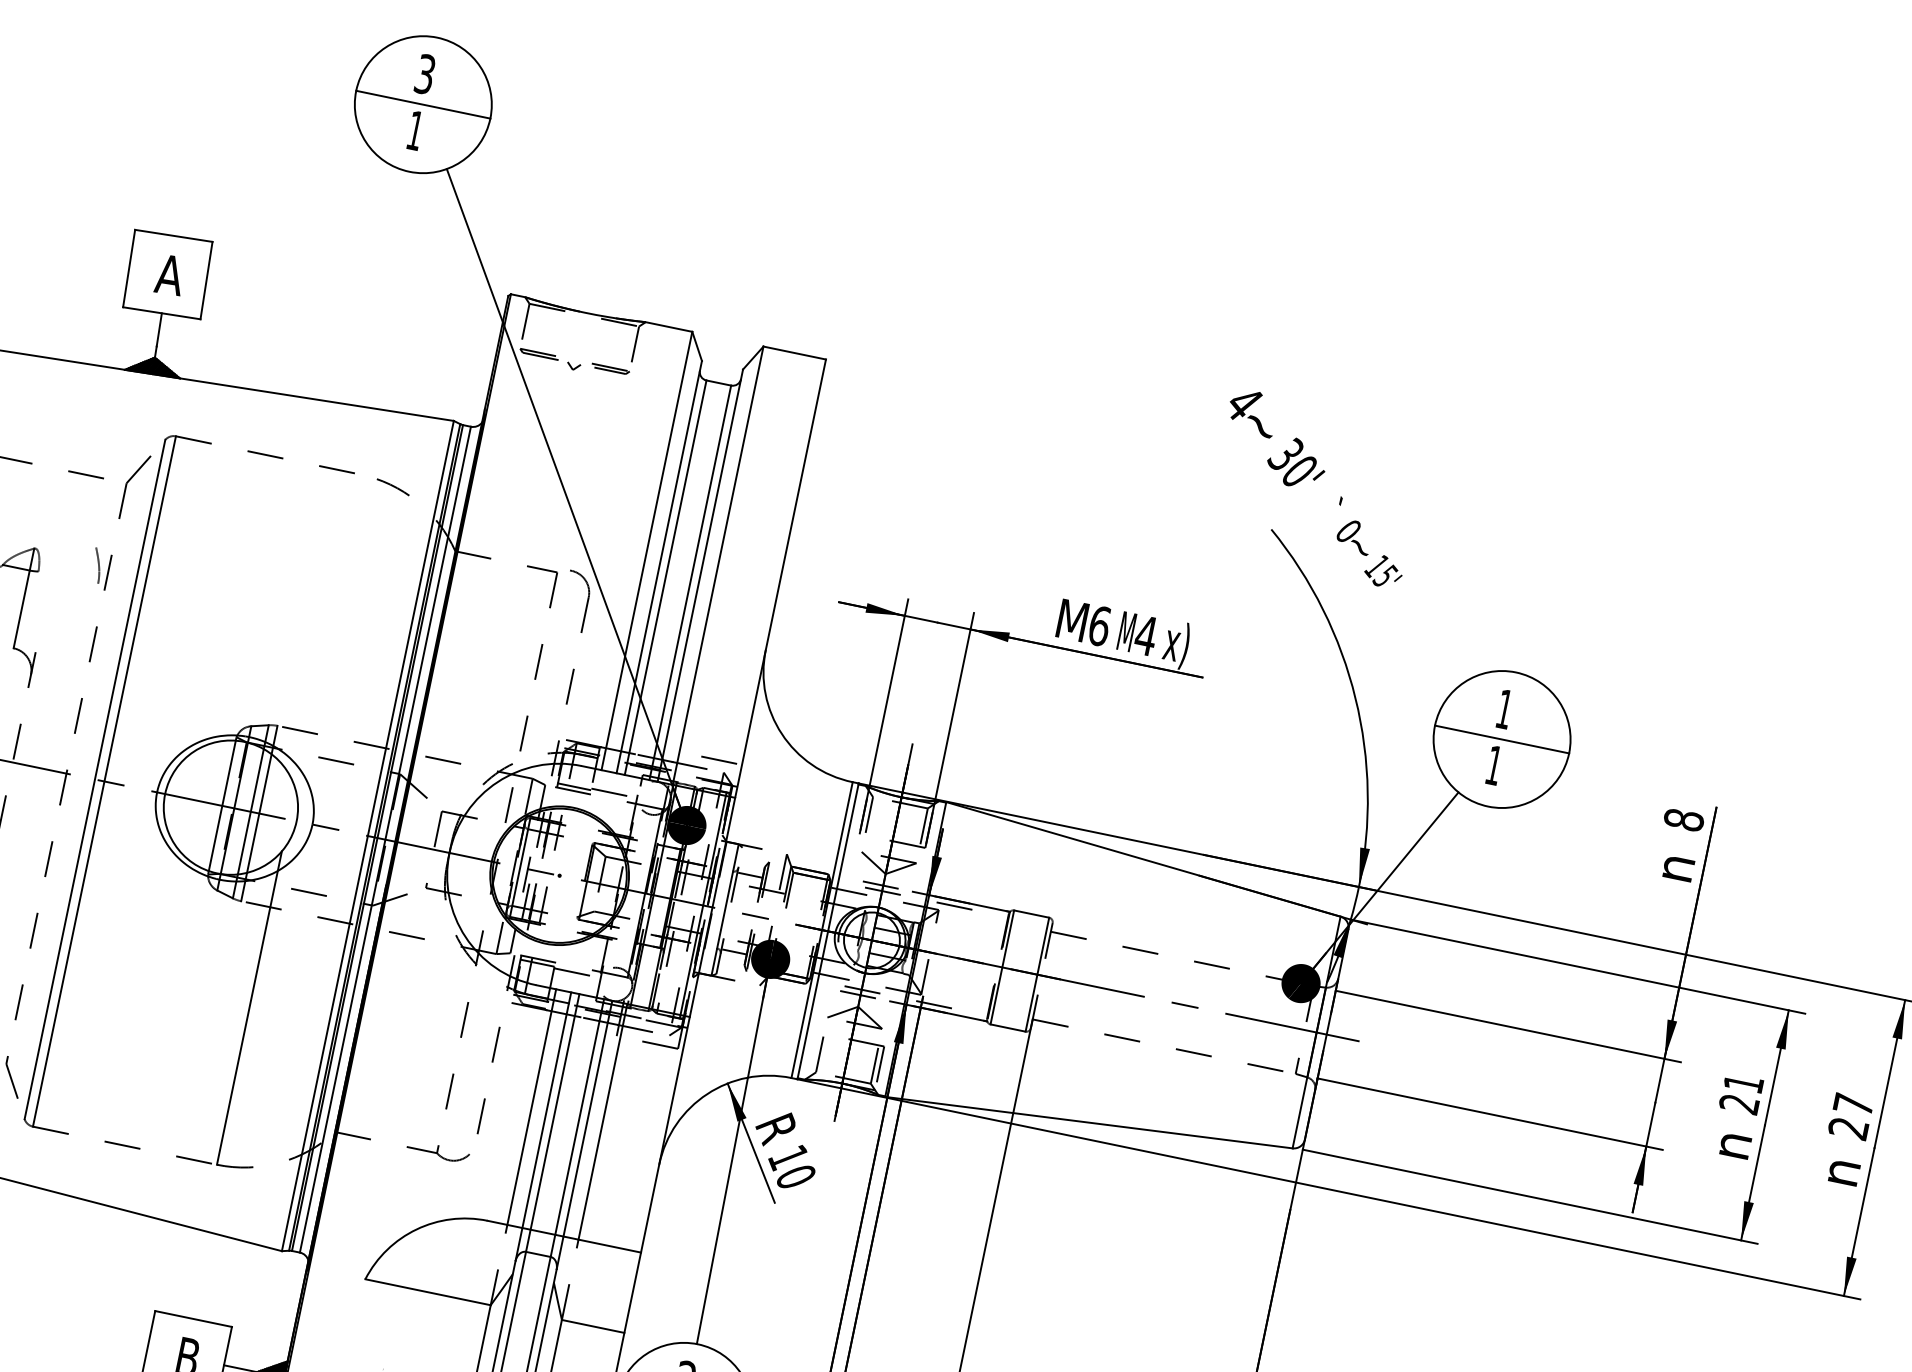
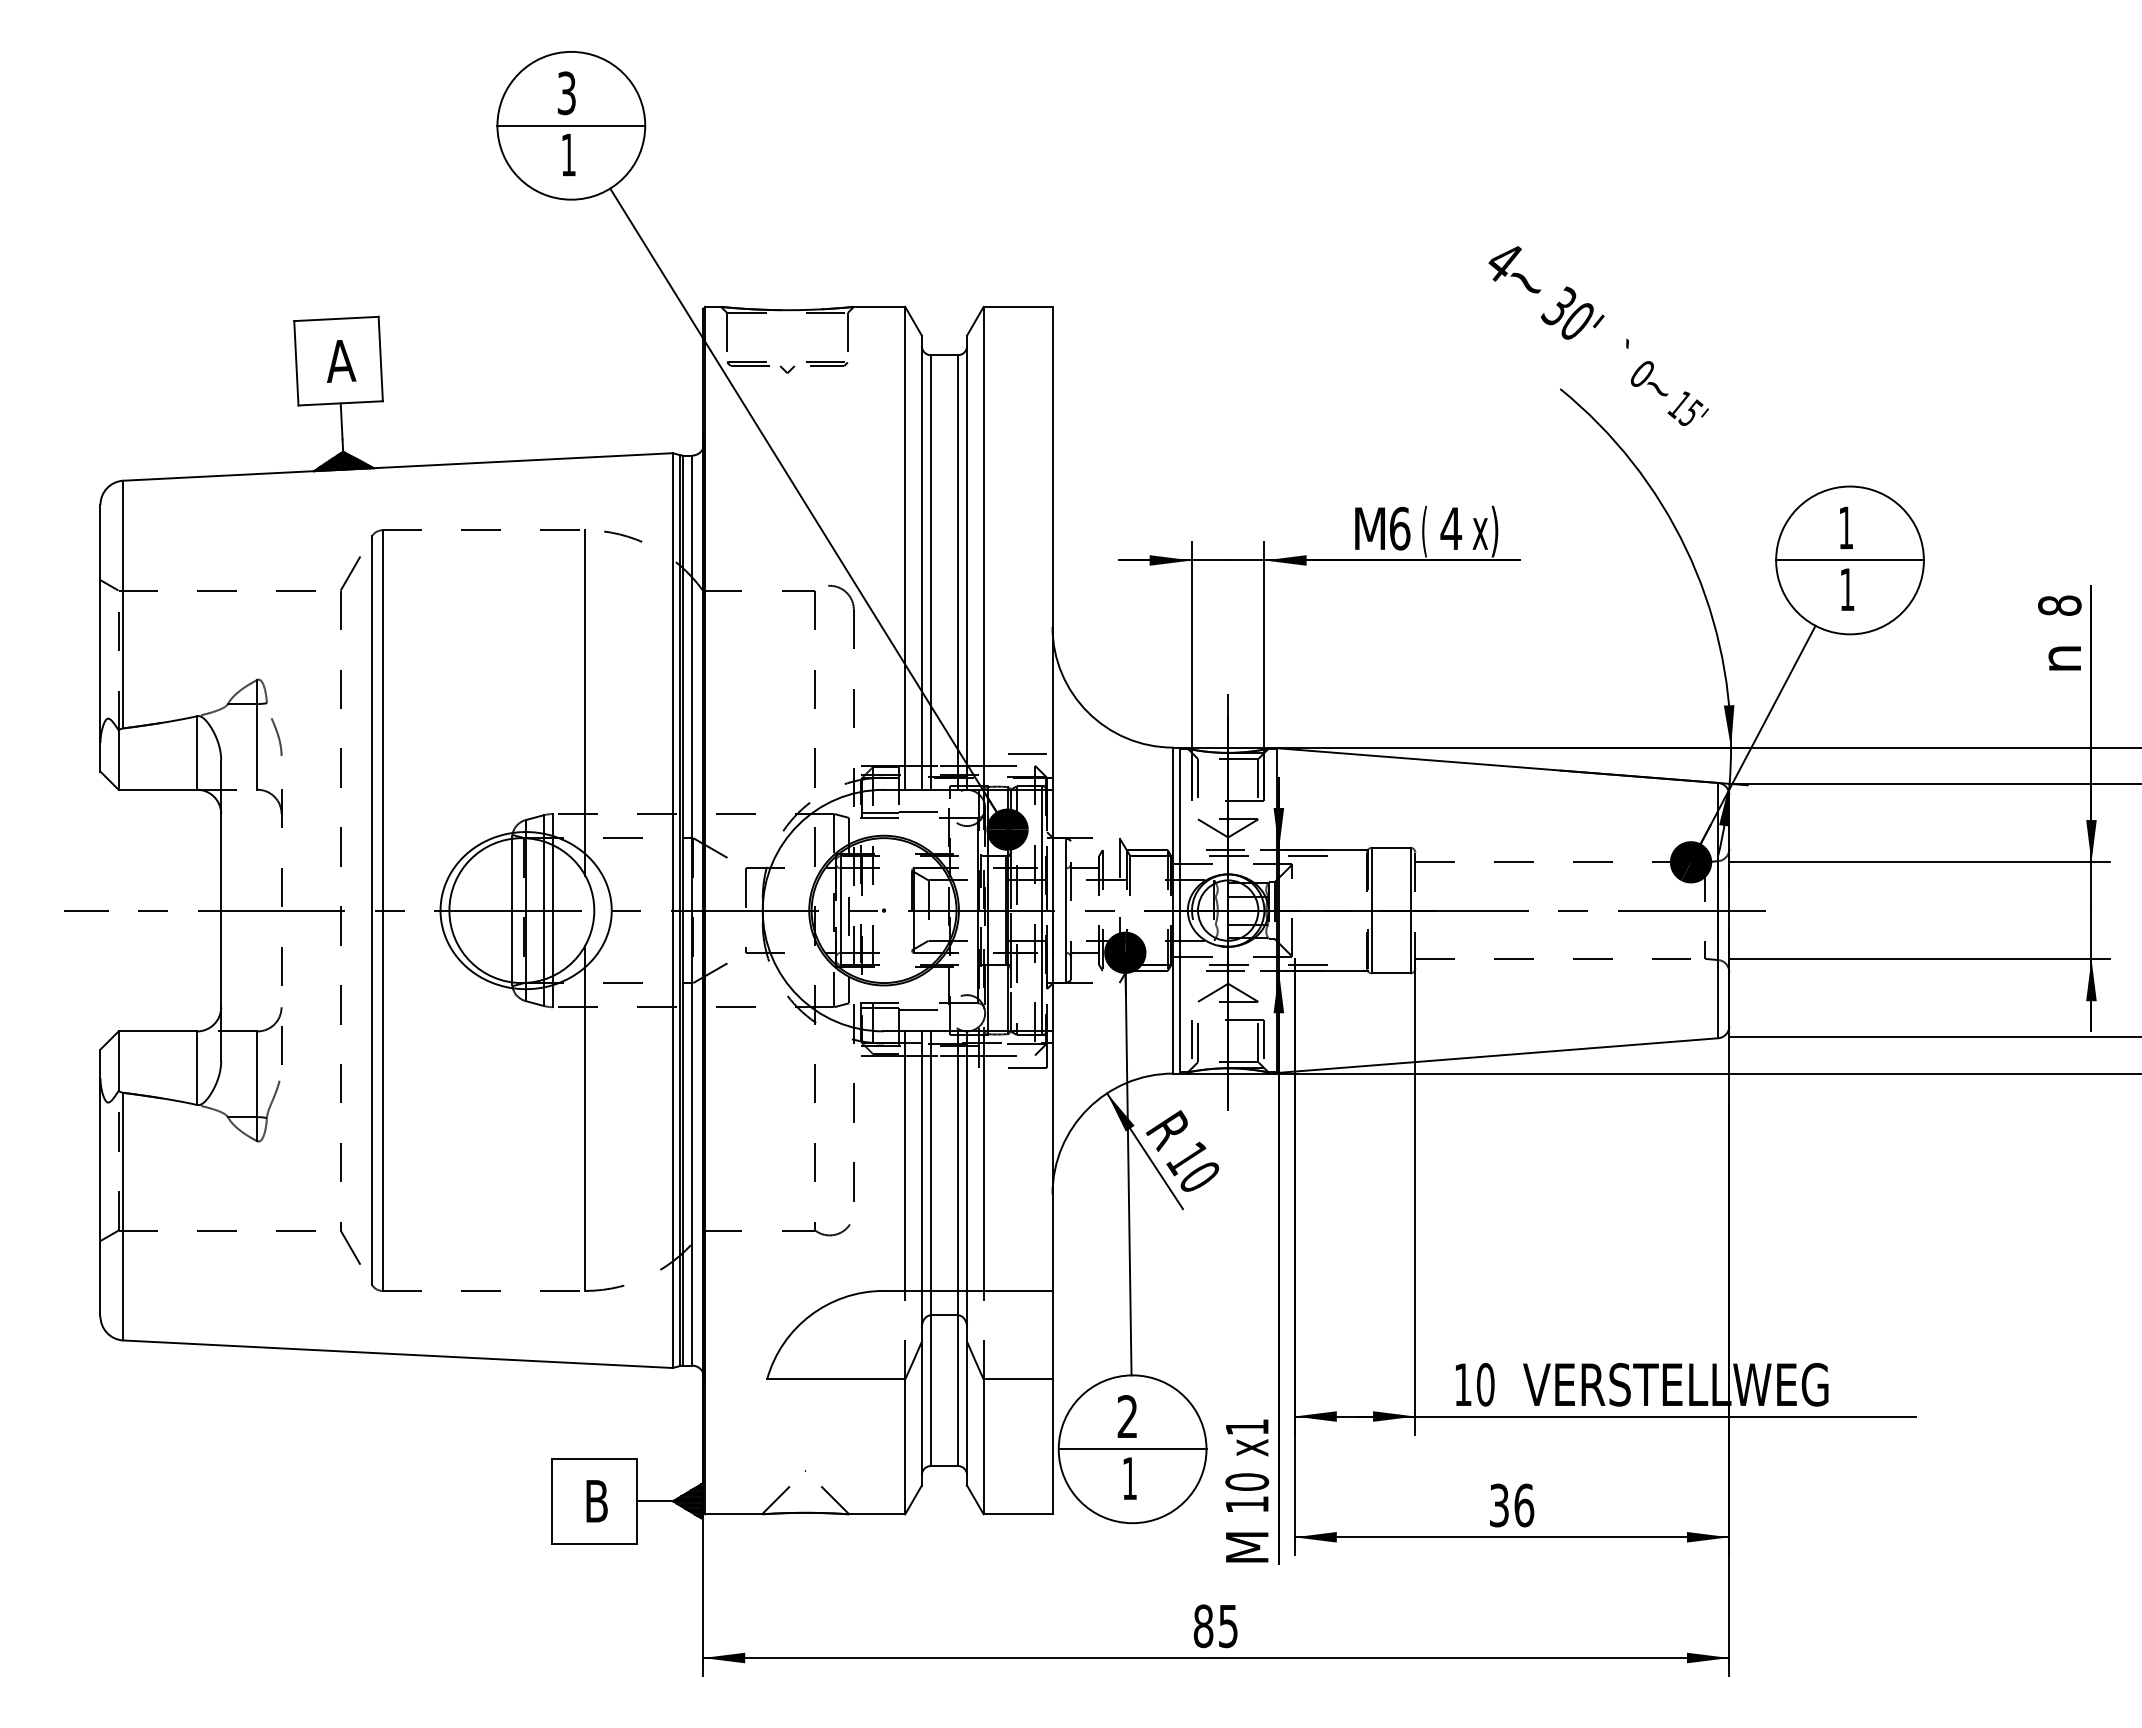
curve: (98, 565) -> (277, 736), moved
line: (327, 630) -> (585, 702), added
text: (1125, 634) -> (1429, 531), M -> (
line: (813, 1055) -> (1191, 1044), added

